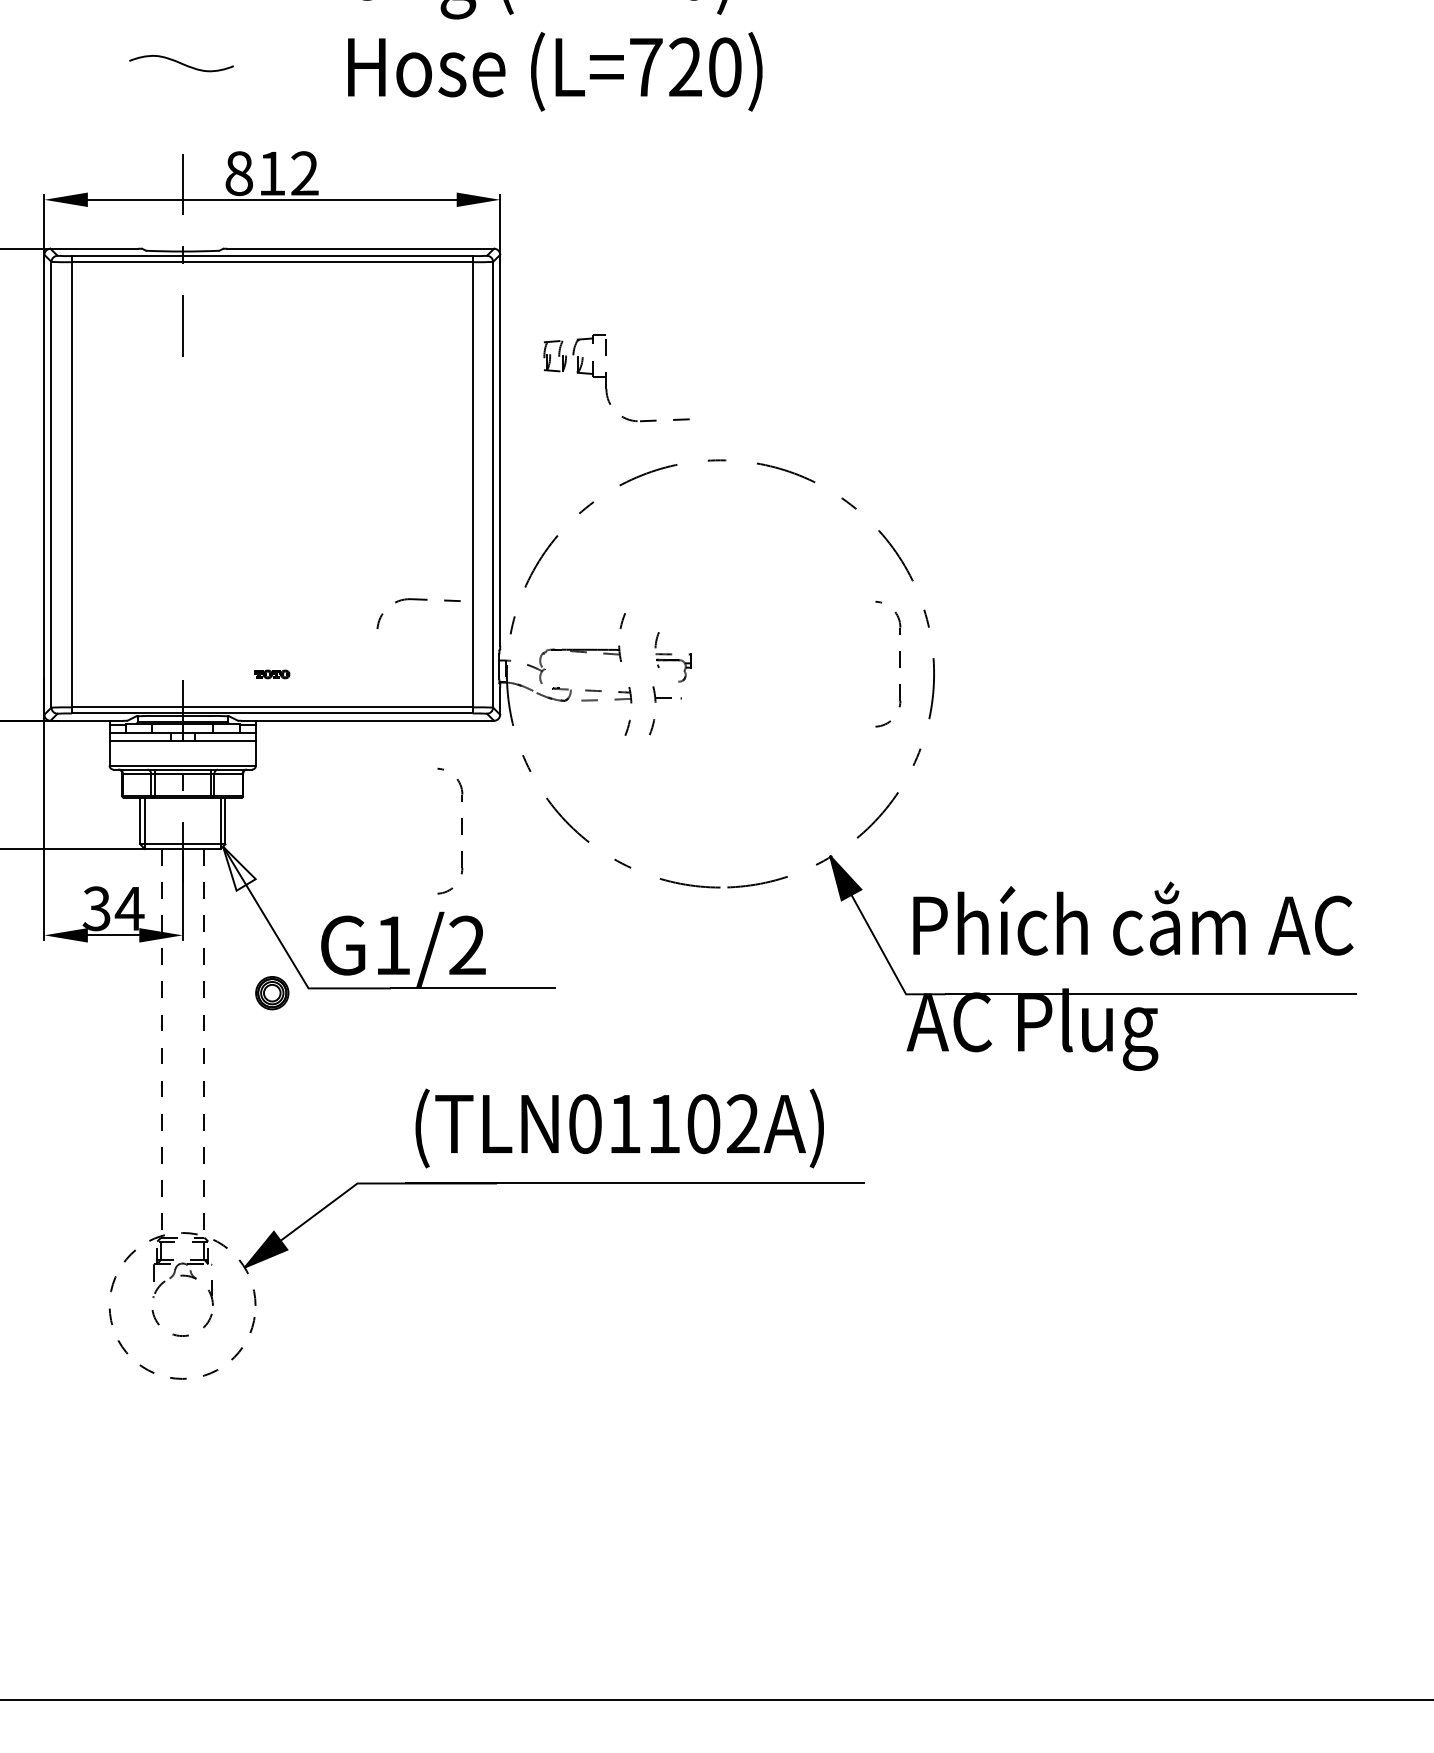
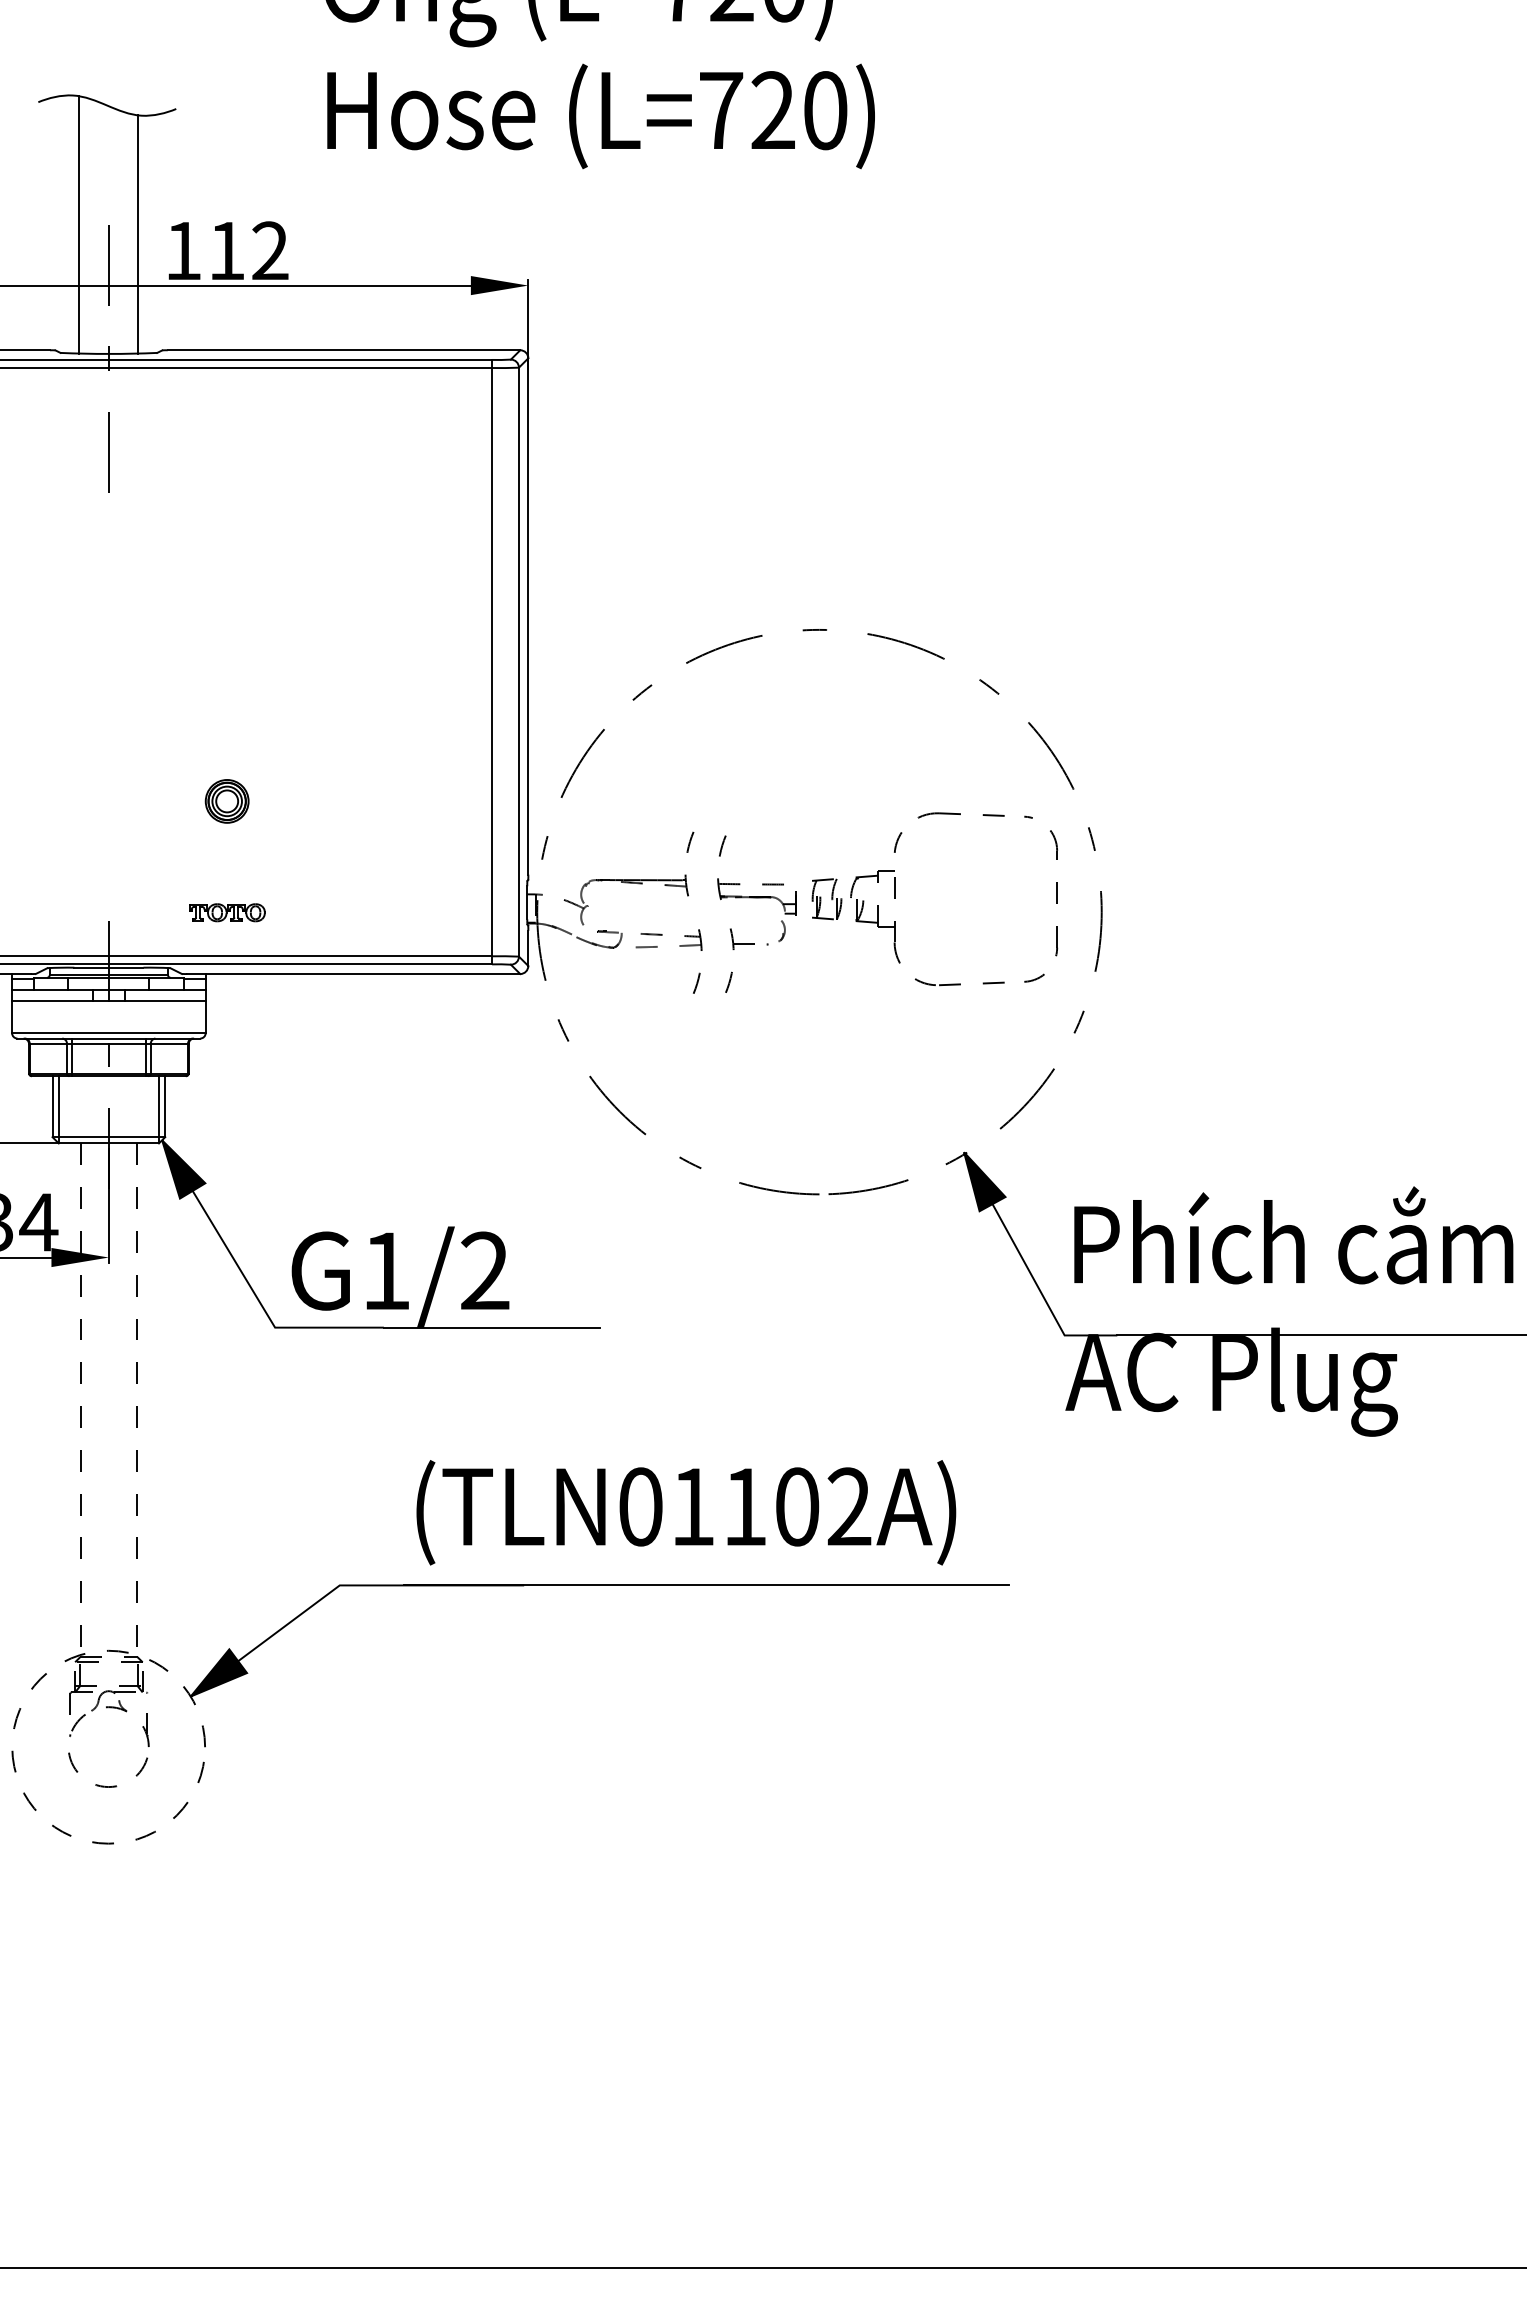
line: (160, 153) -> (79, 224), added
line: (205, 161) -> (138, 234), added
text: (239, 173) -> (183, 250), 812 -> 112
part: (606, 378) -> (894, 928), moved
part: (418, 600) -> (948, 815), moved
part: (672, 656) -> (756, 889), size x1.67
part: (272, 674) -> (227, 912), size x1.67
part: (461, 830) -> (477, 1118), removed
fill: (239, 868) -> (183, 1169), added
part: (272, 993) -> (227, 801), moved

